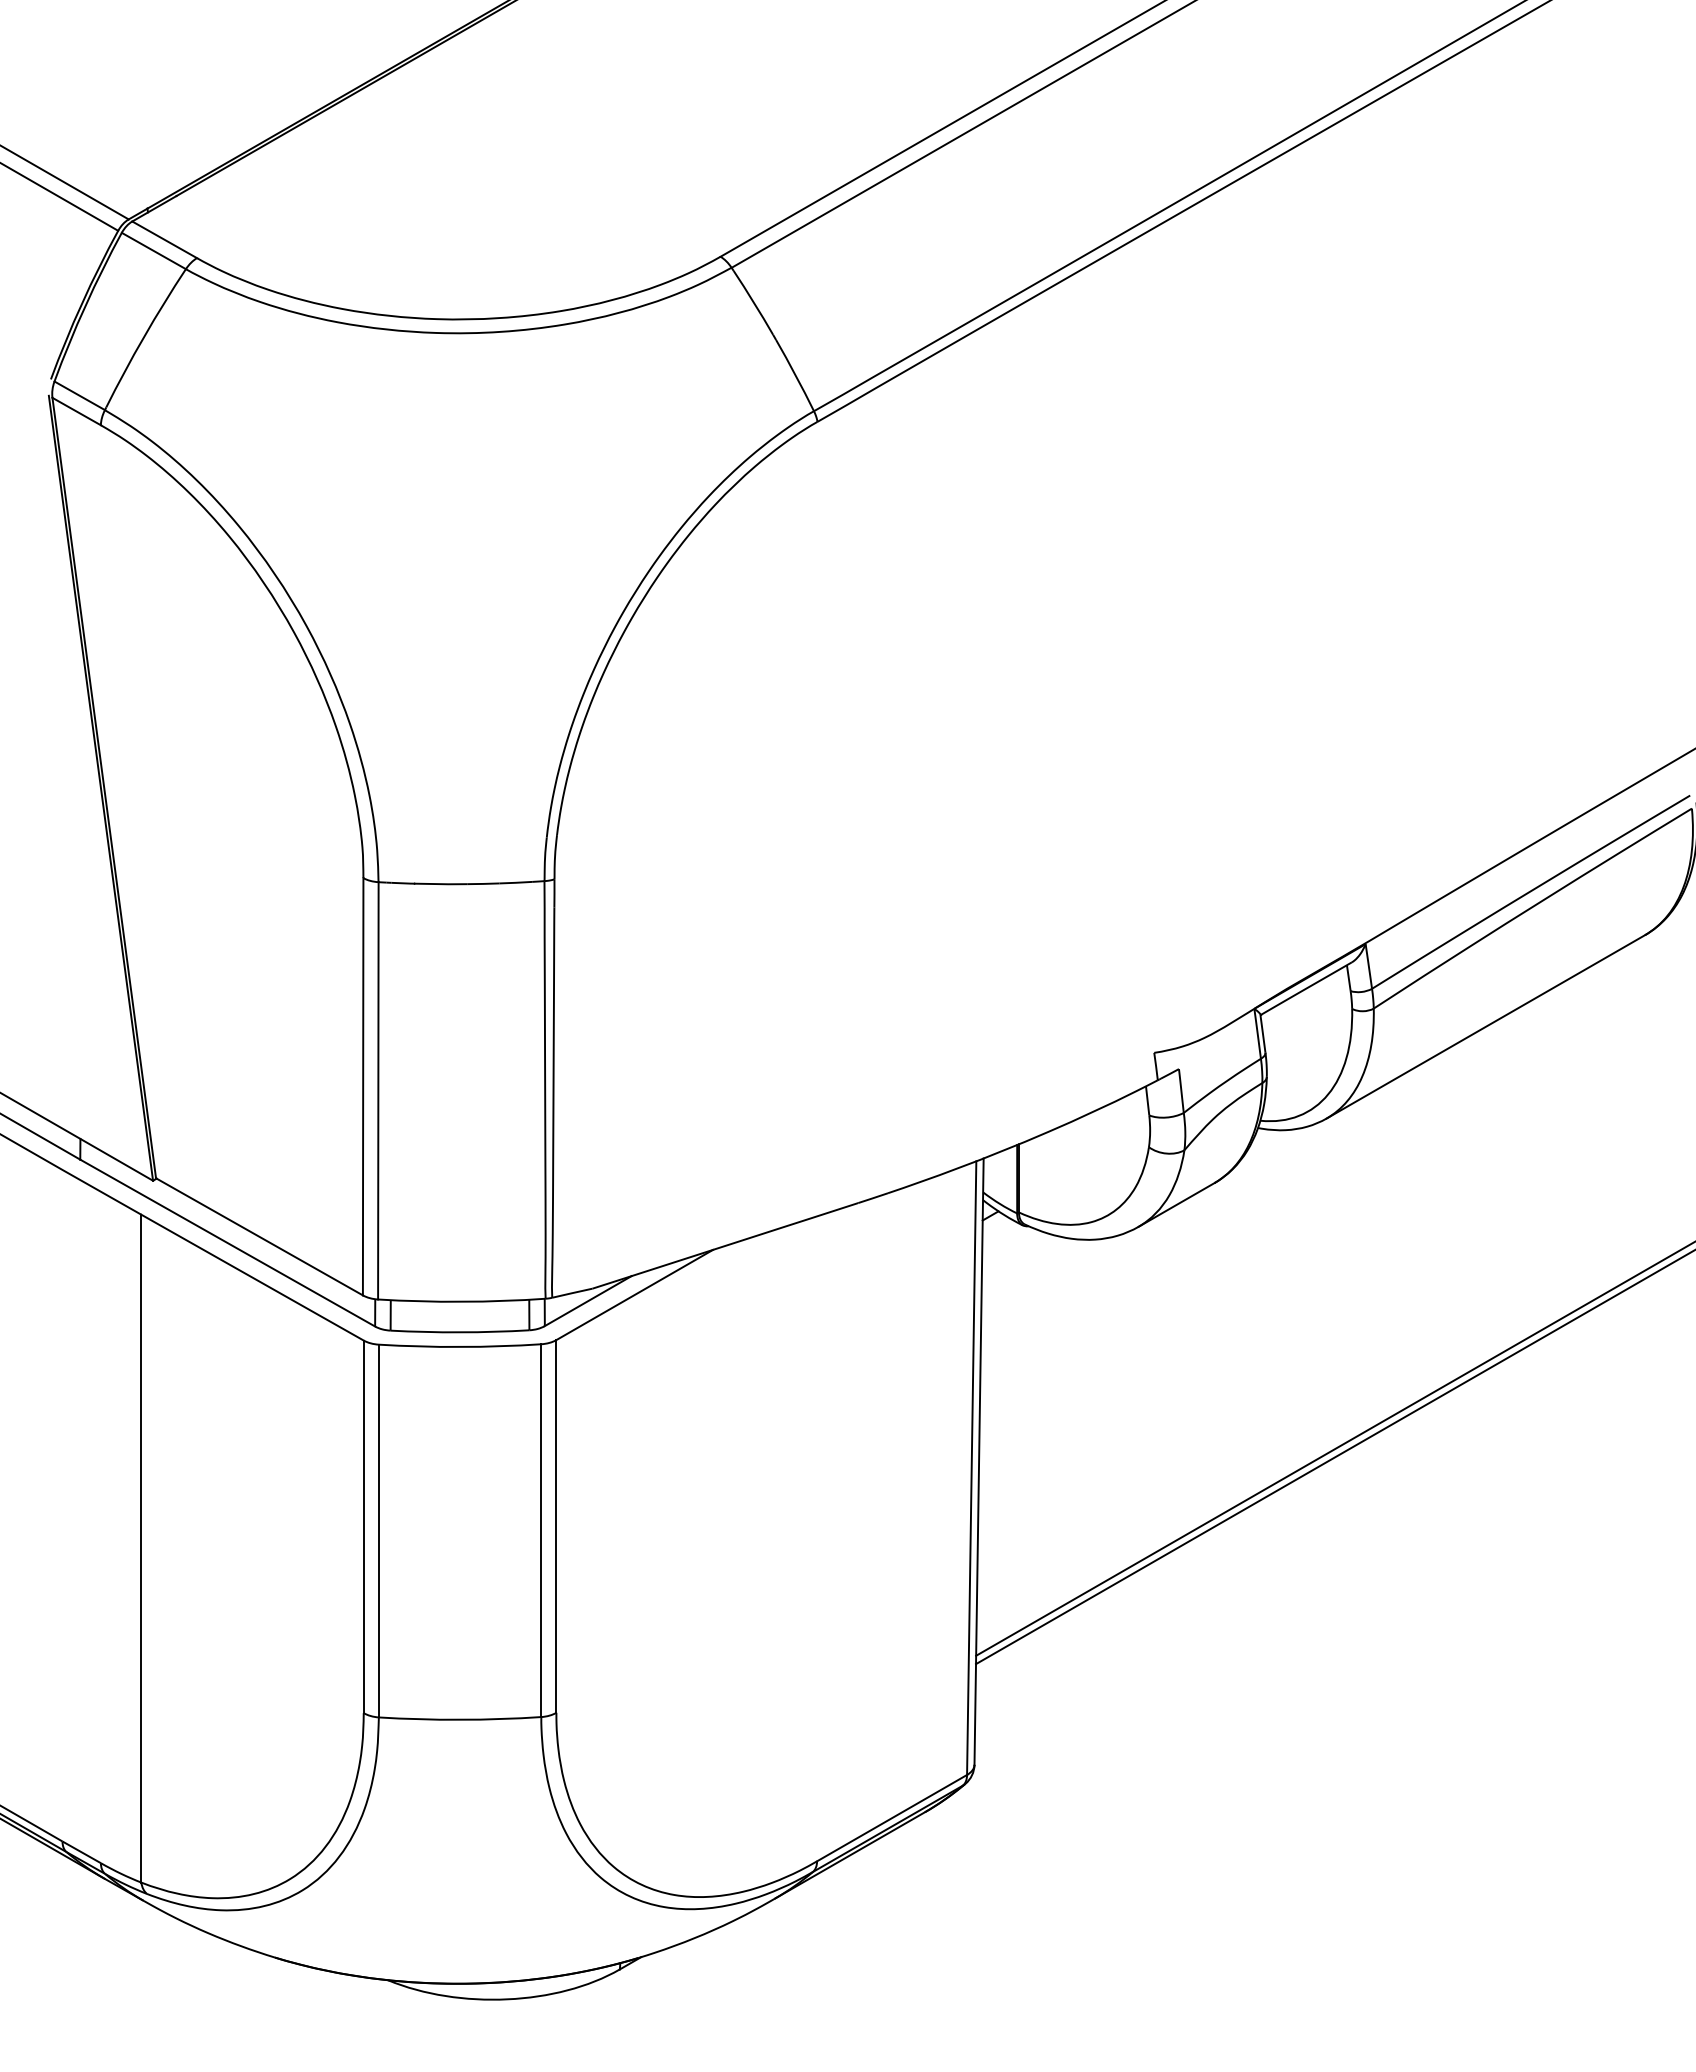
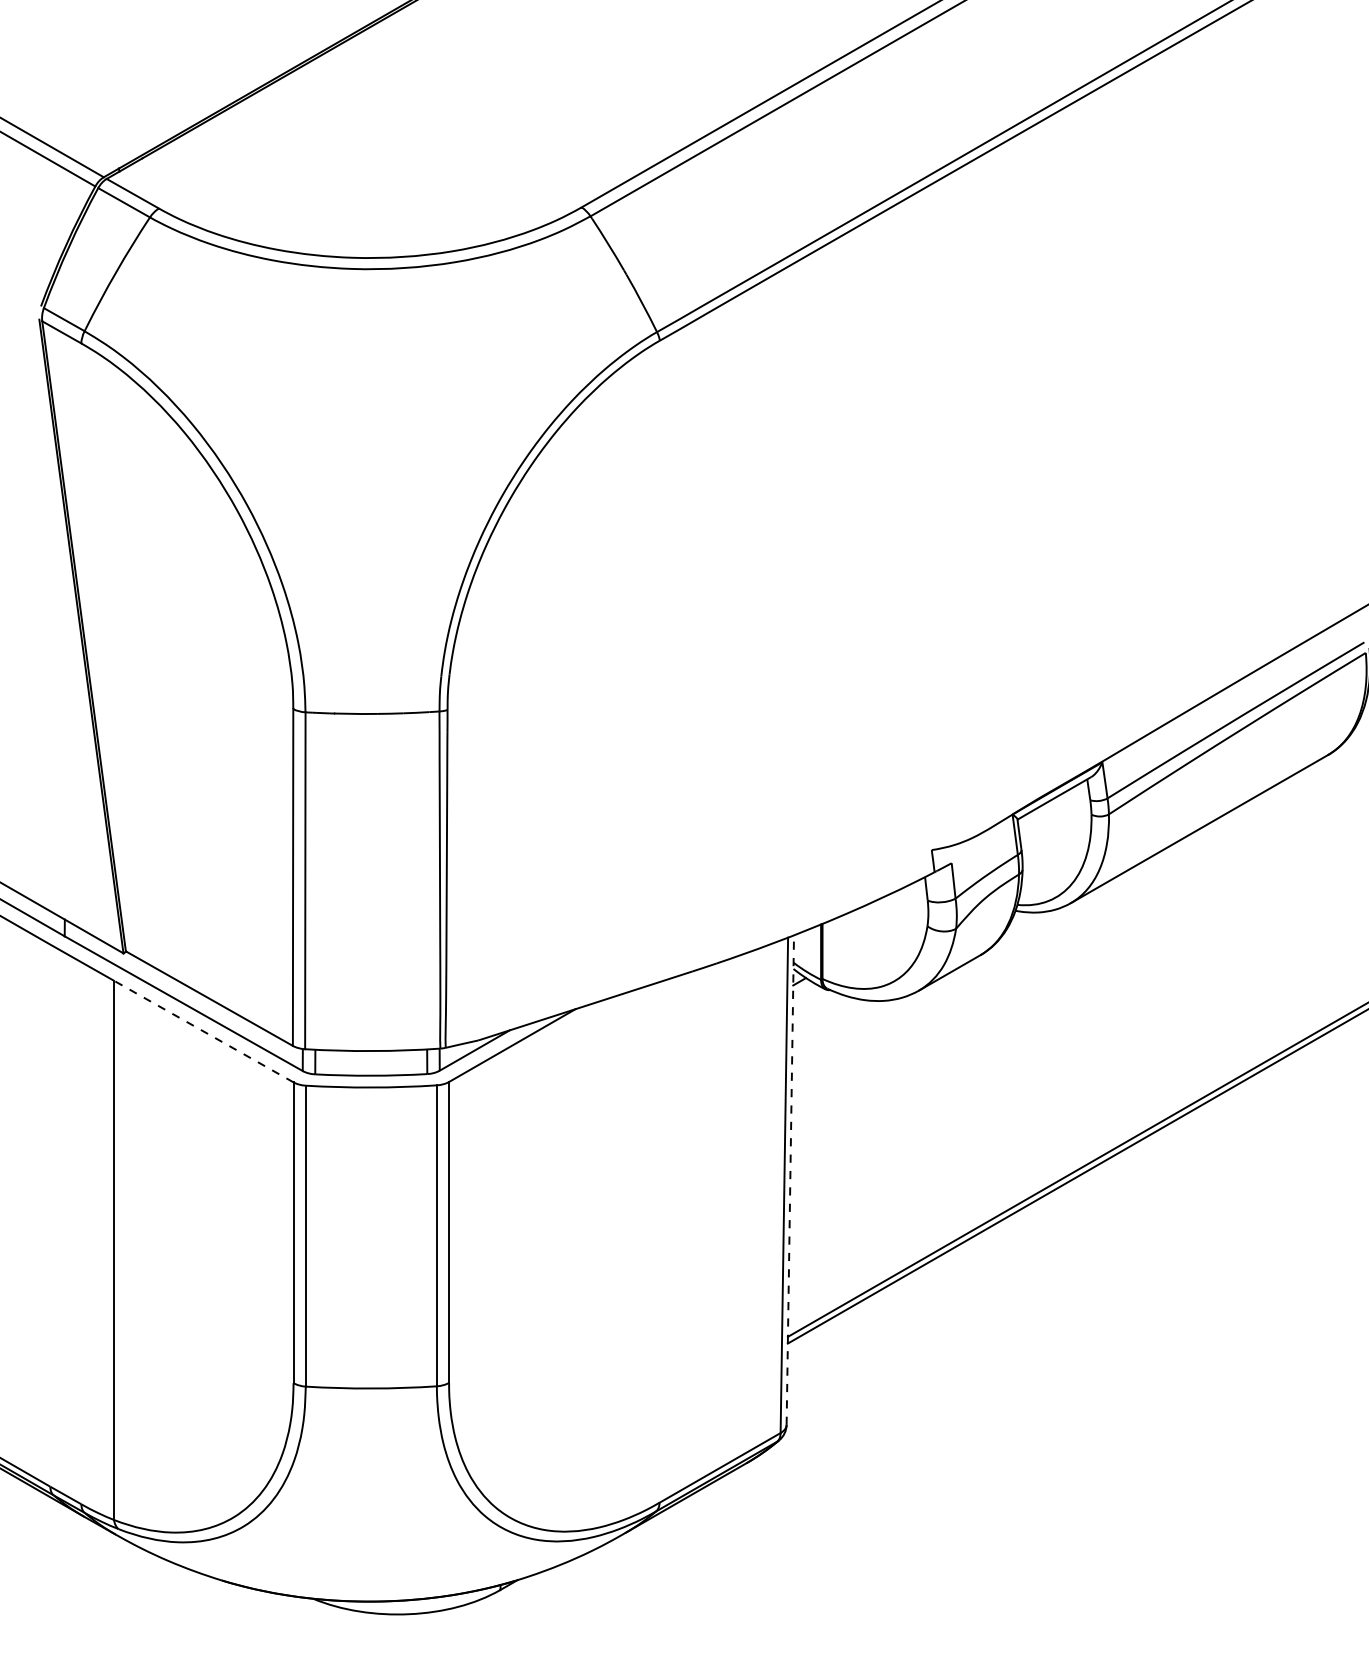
line: (252, 1277) -> (203, 1031), solid -> dashed
line: (979, 1461) -> (790, 1180), solid -> dashed

